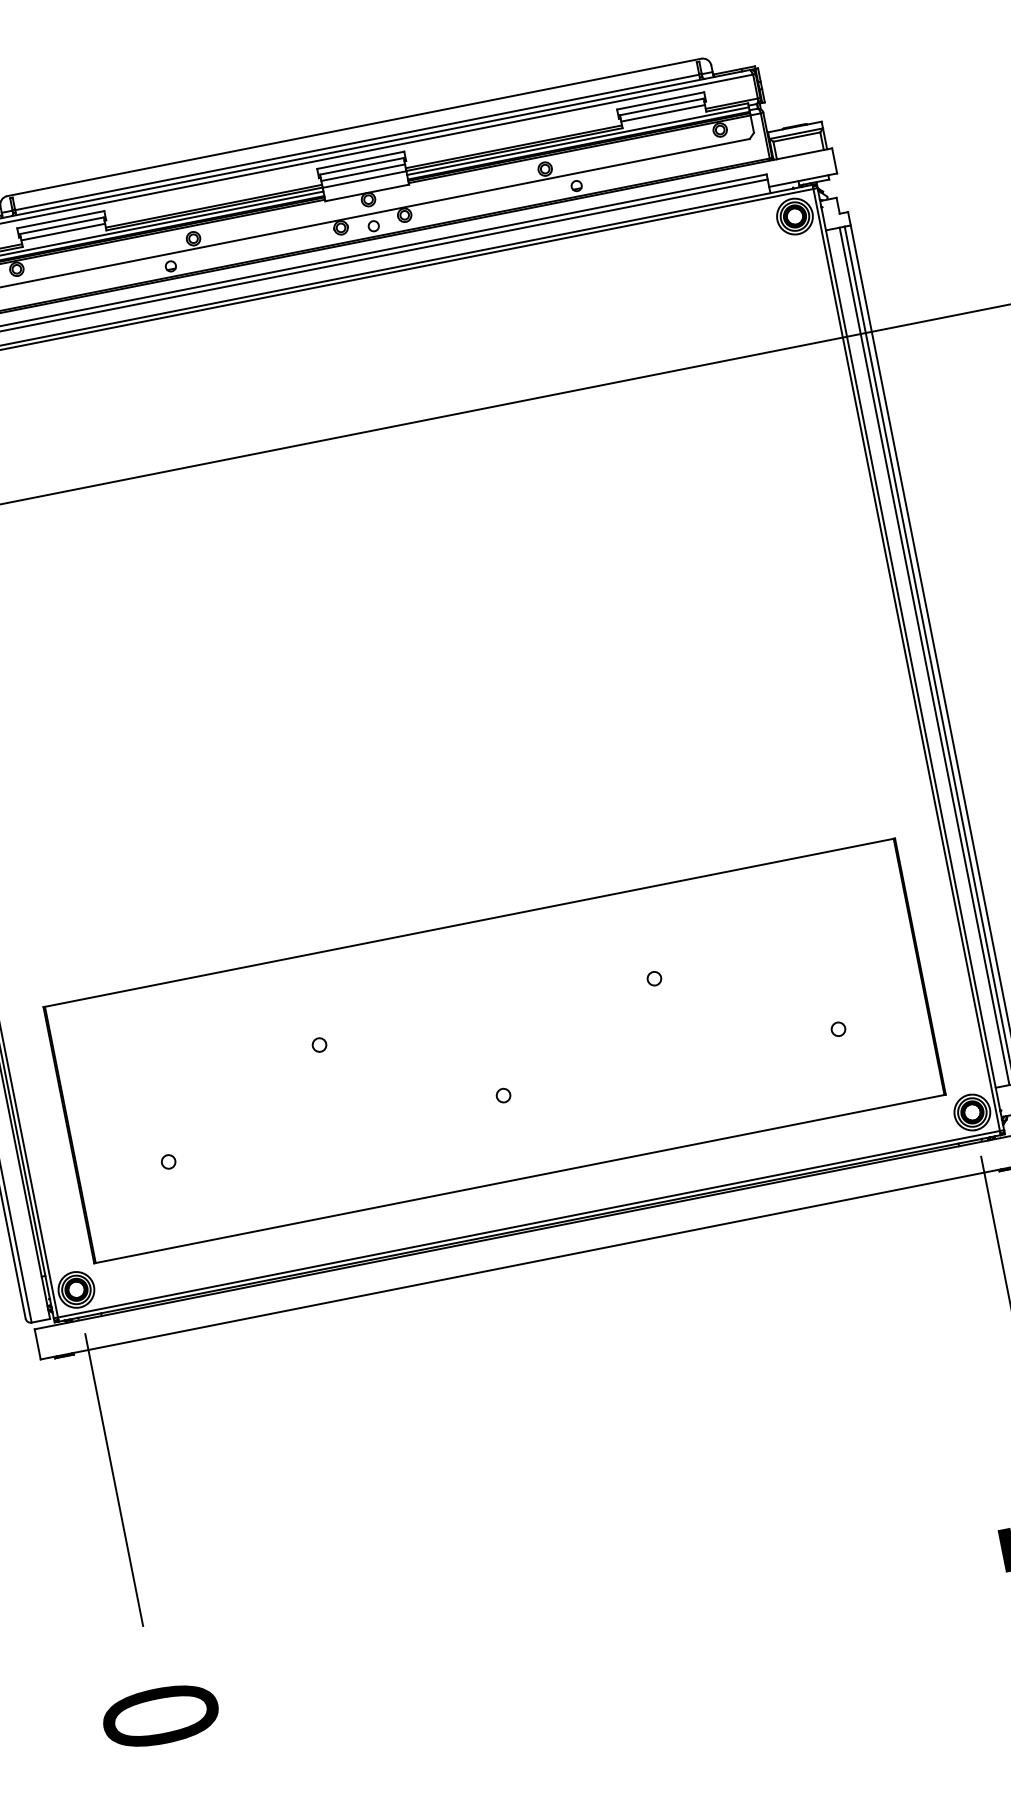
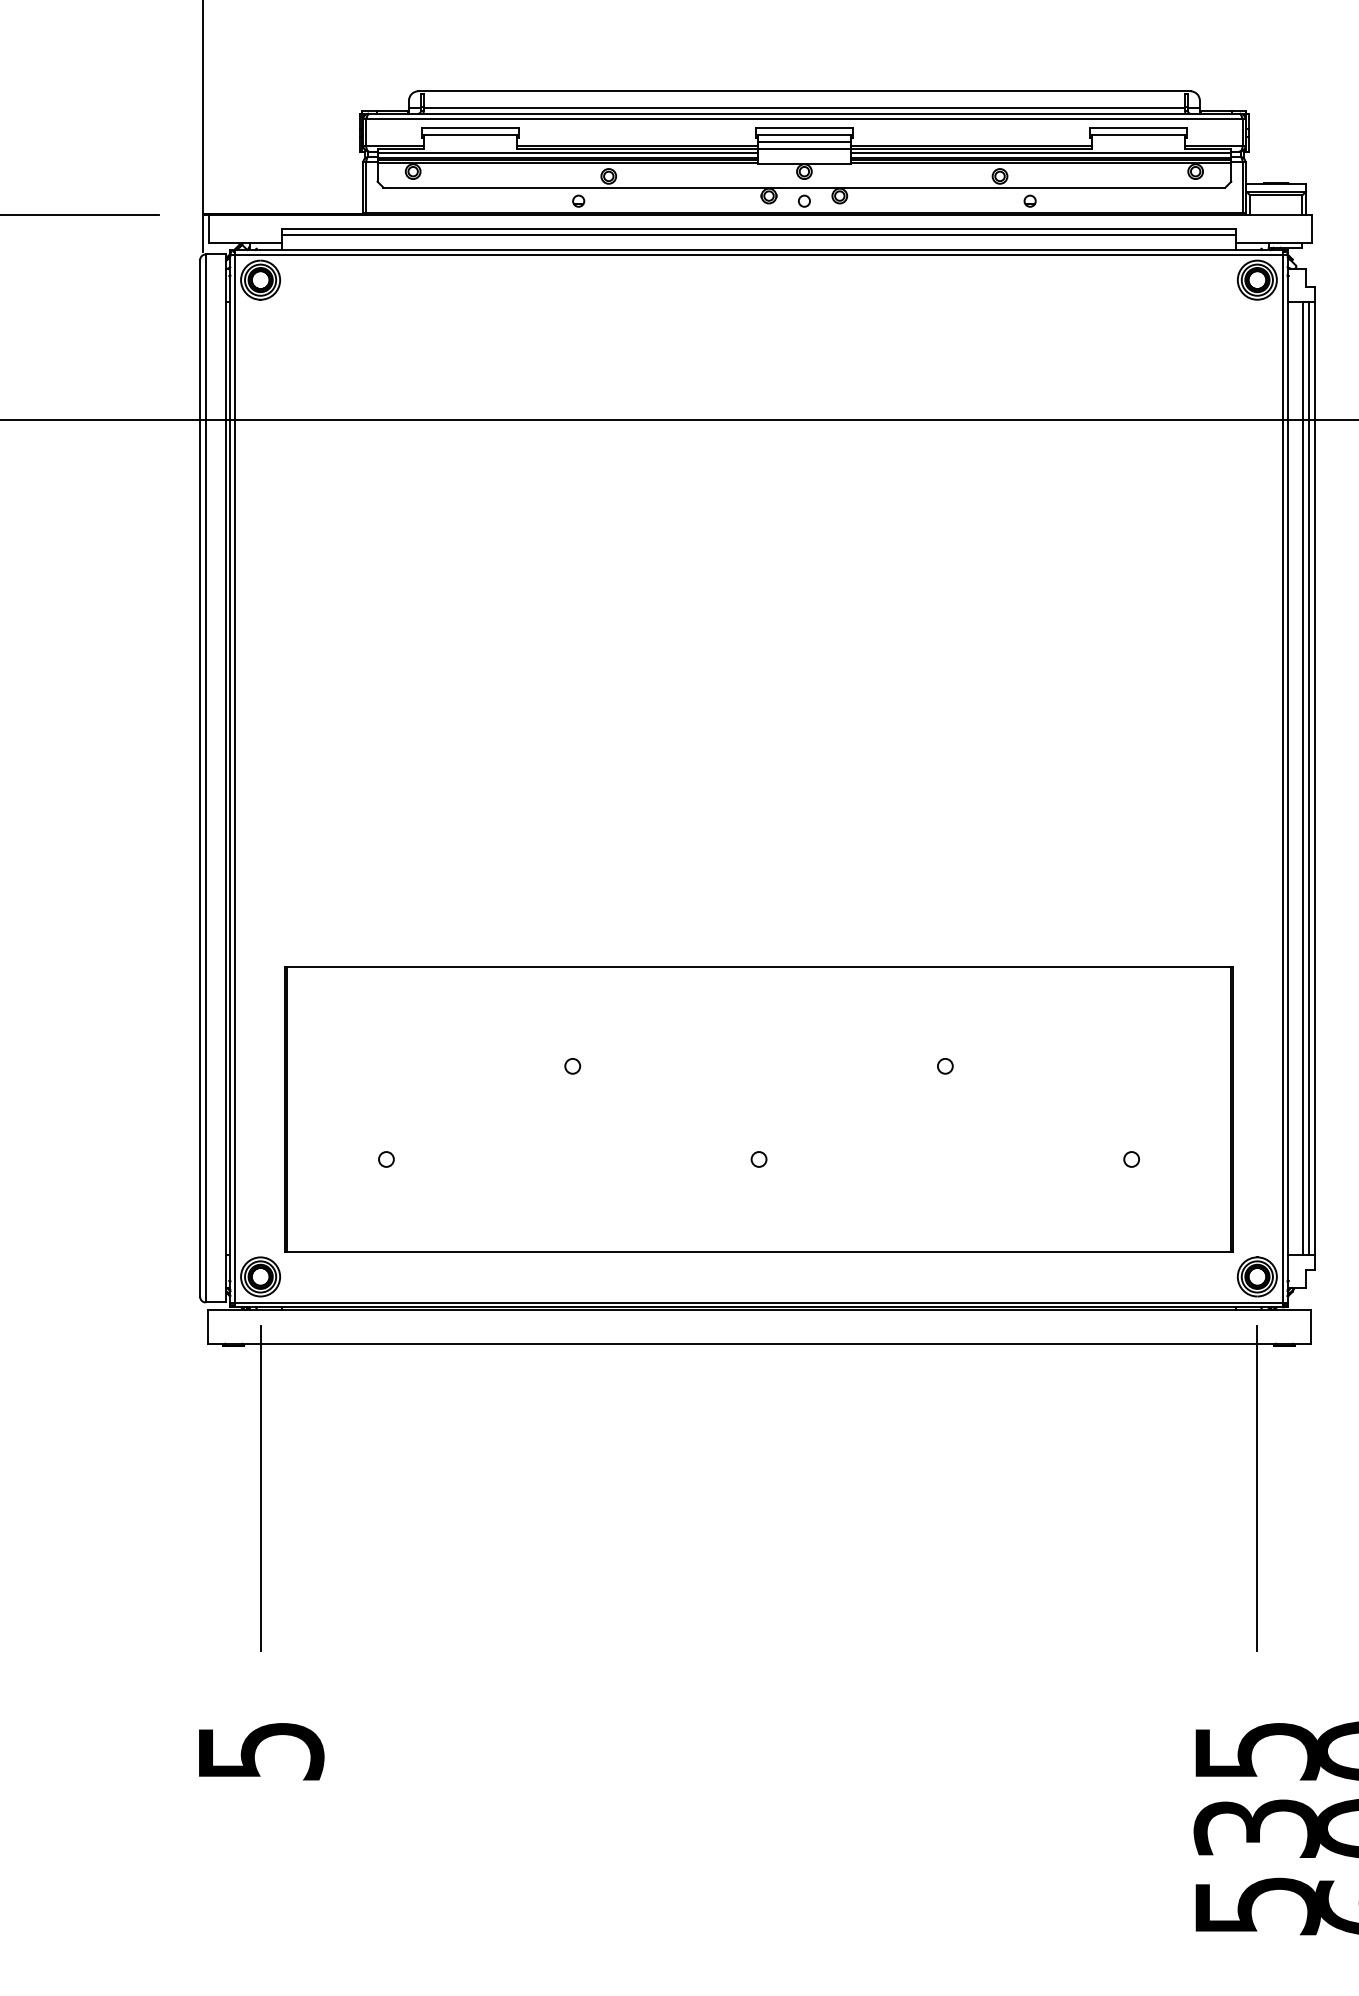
line: (662, 113) -> (1137, 141), removed
line: (63, 231) -> (470, 141), removed
text: (160, 1715) -> (260, 1750), 0 -> 5

